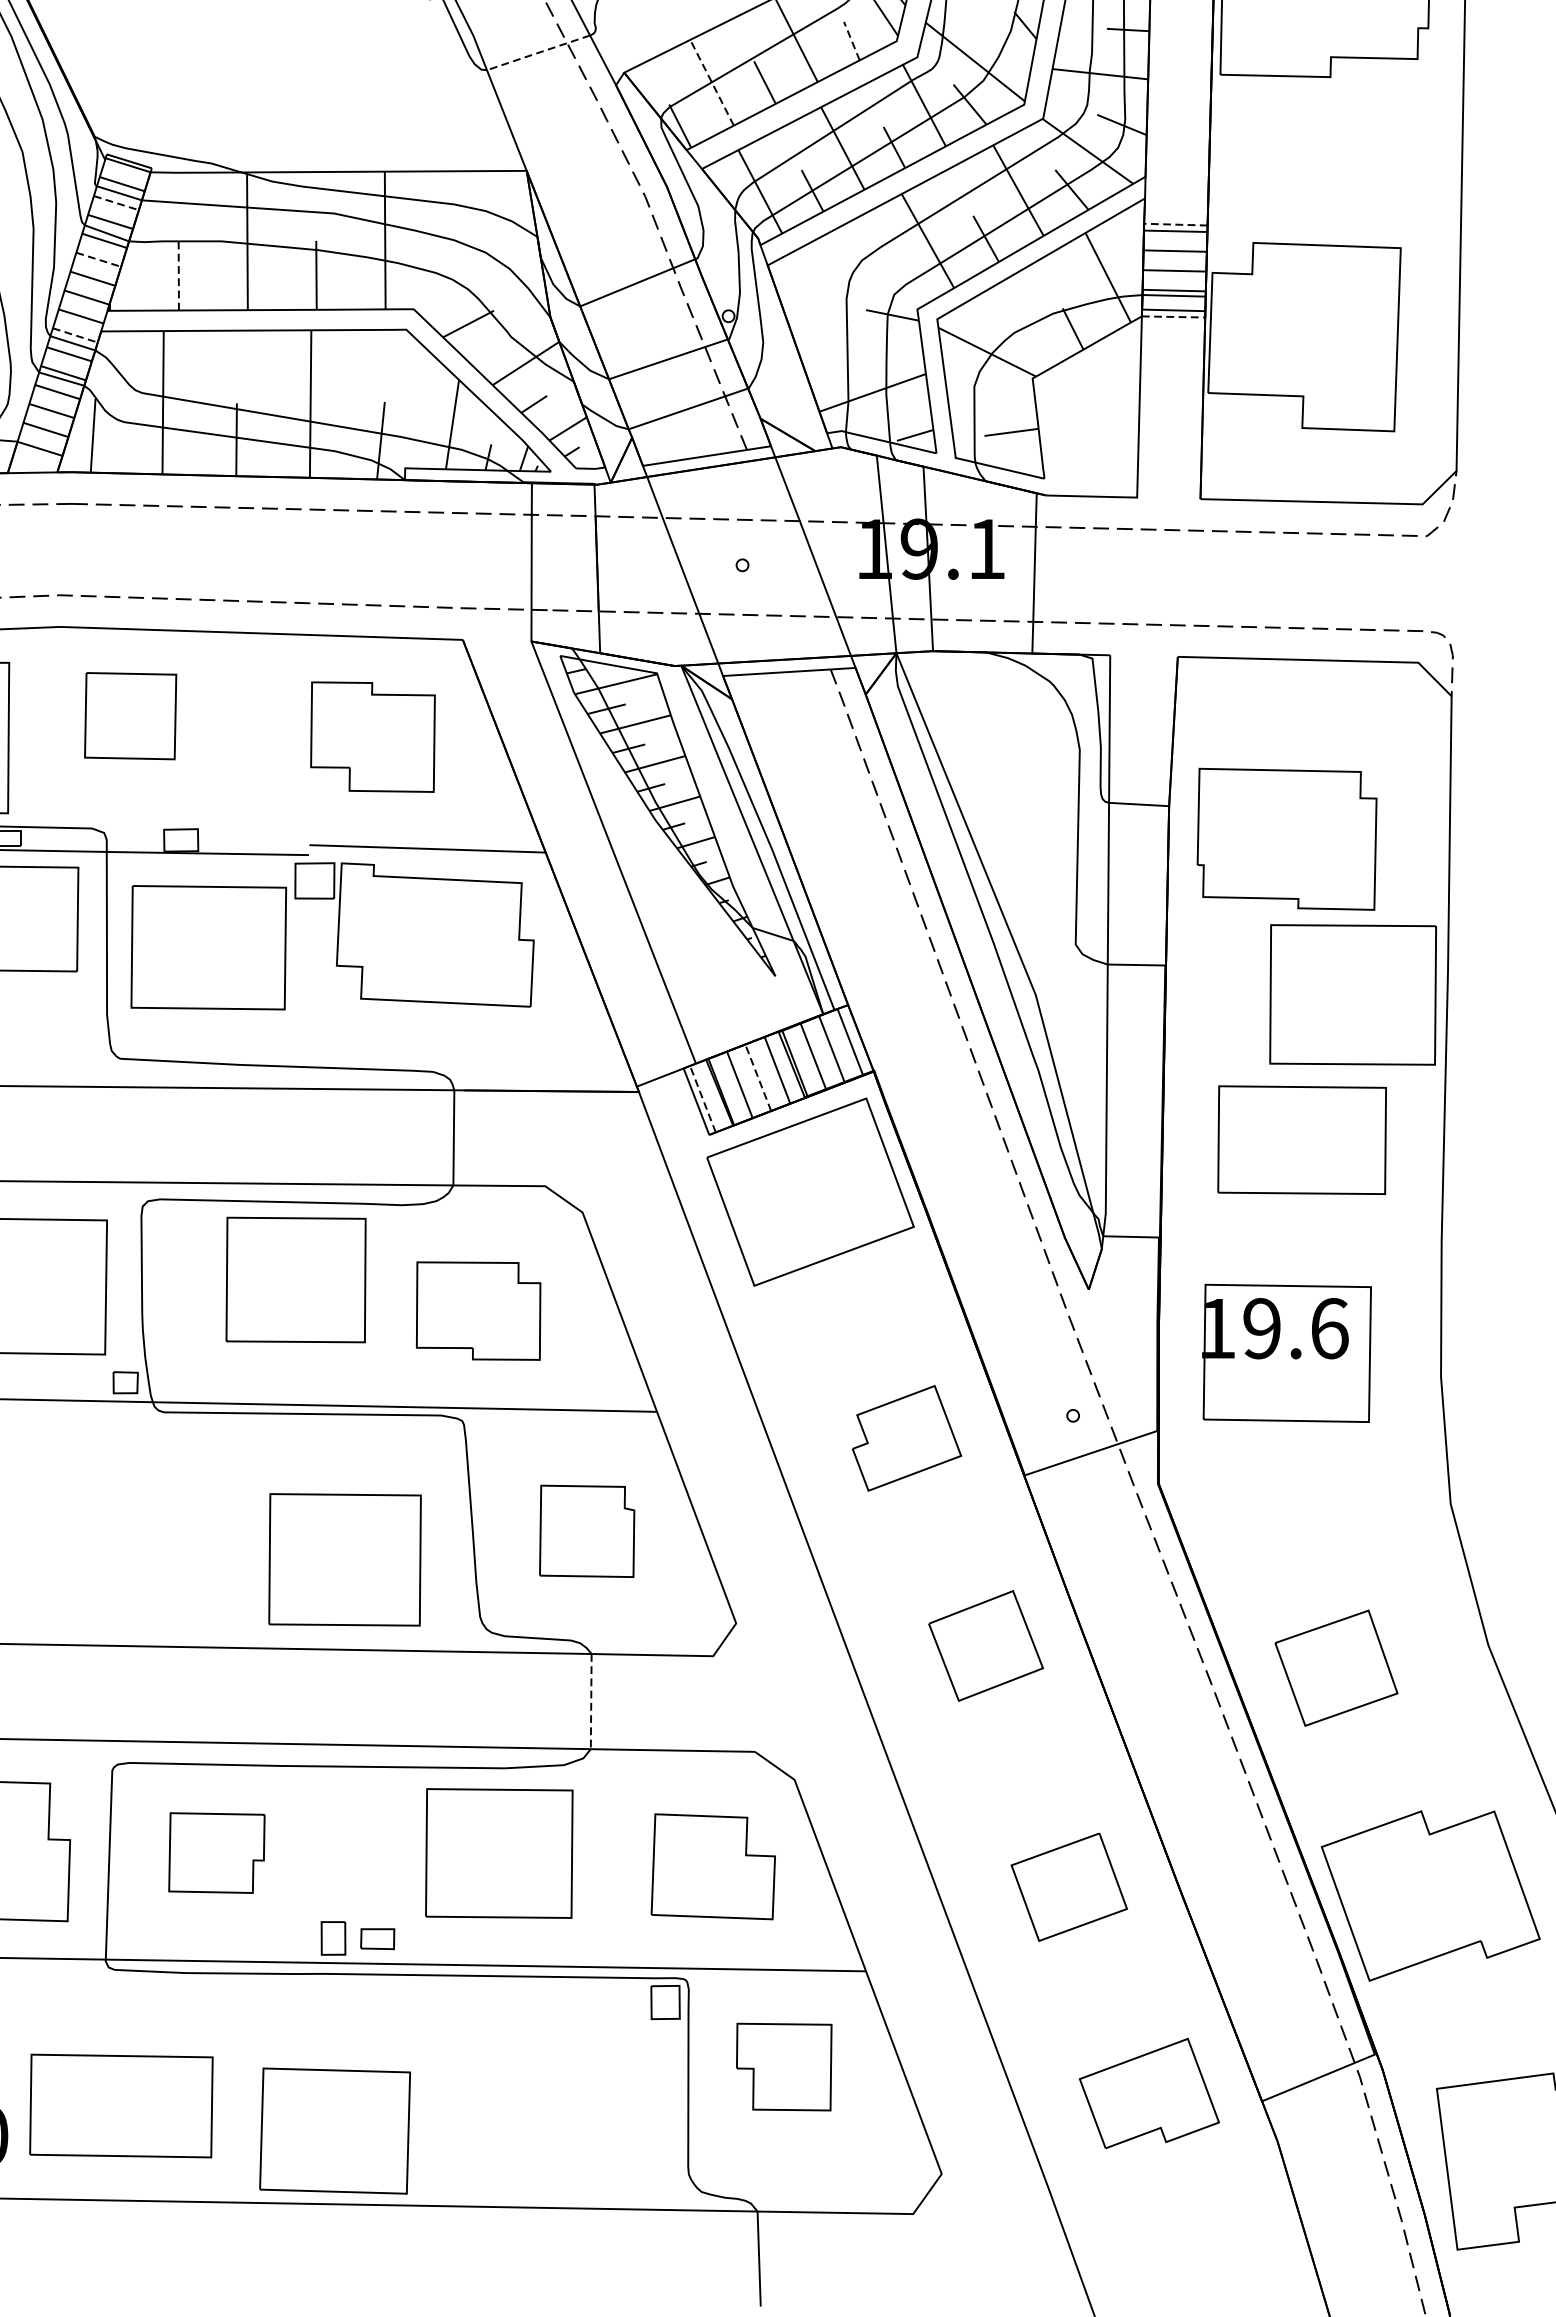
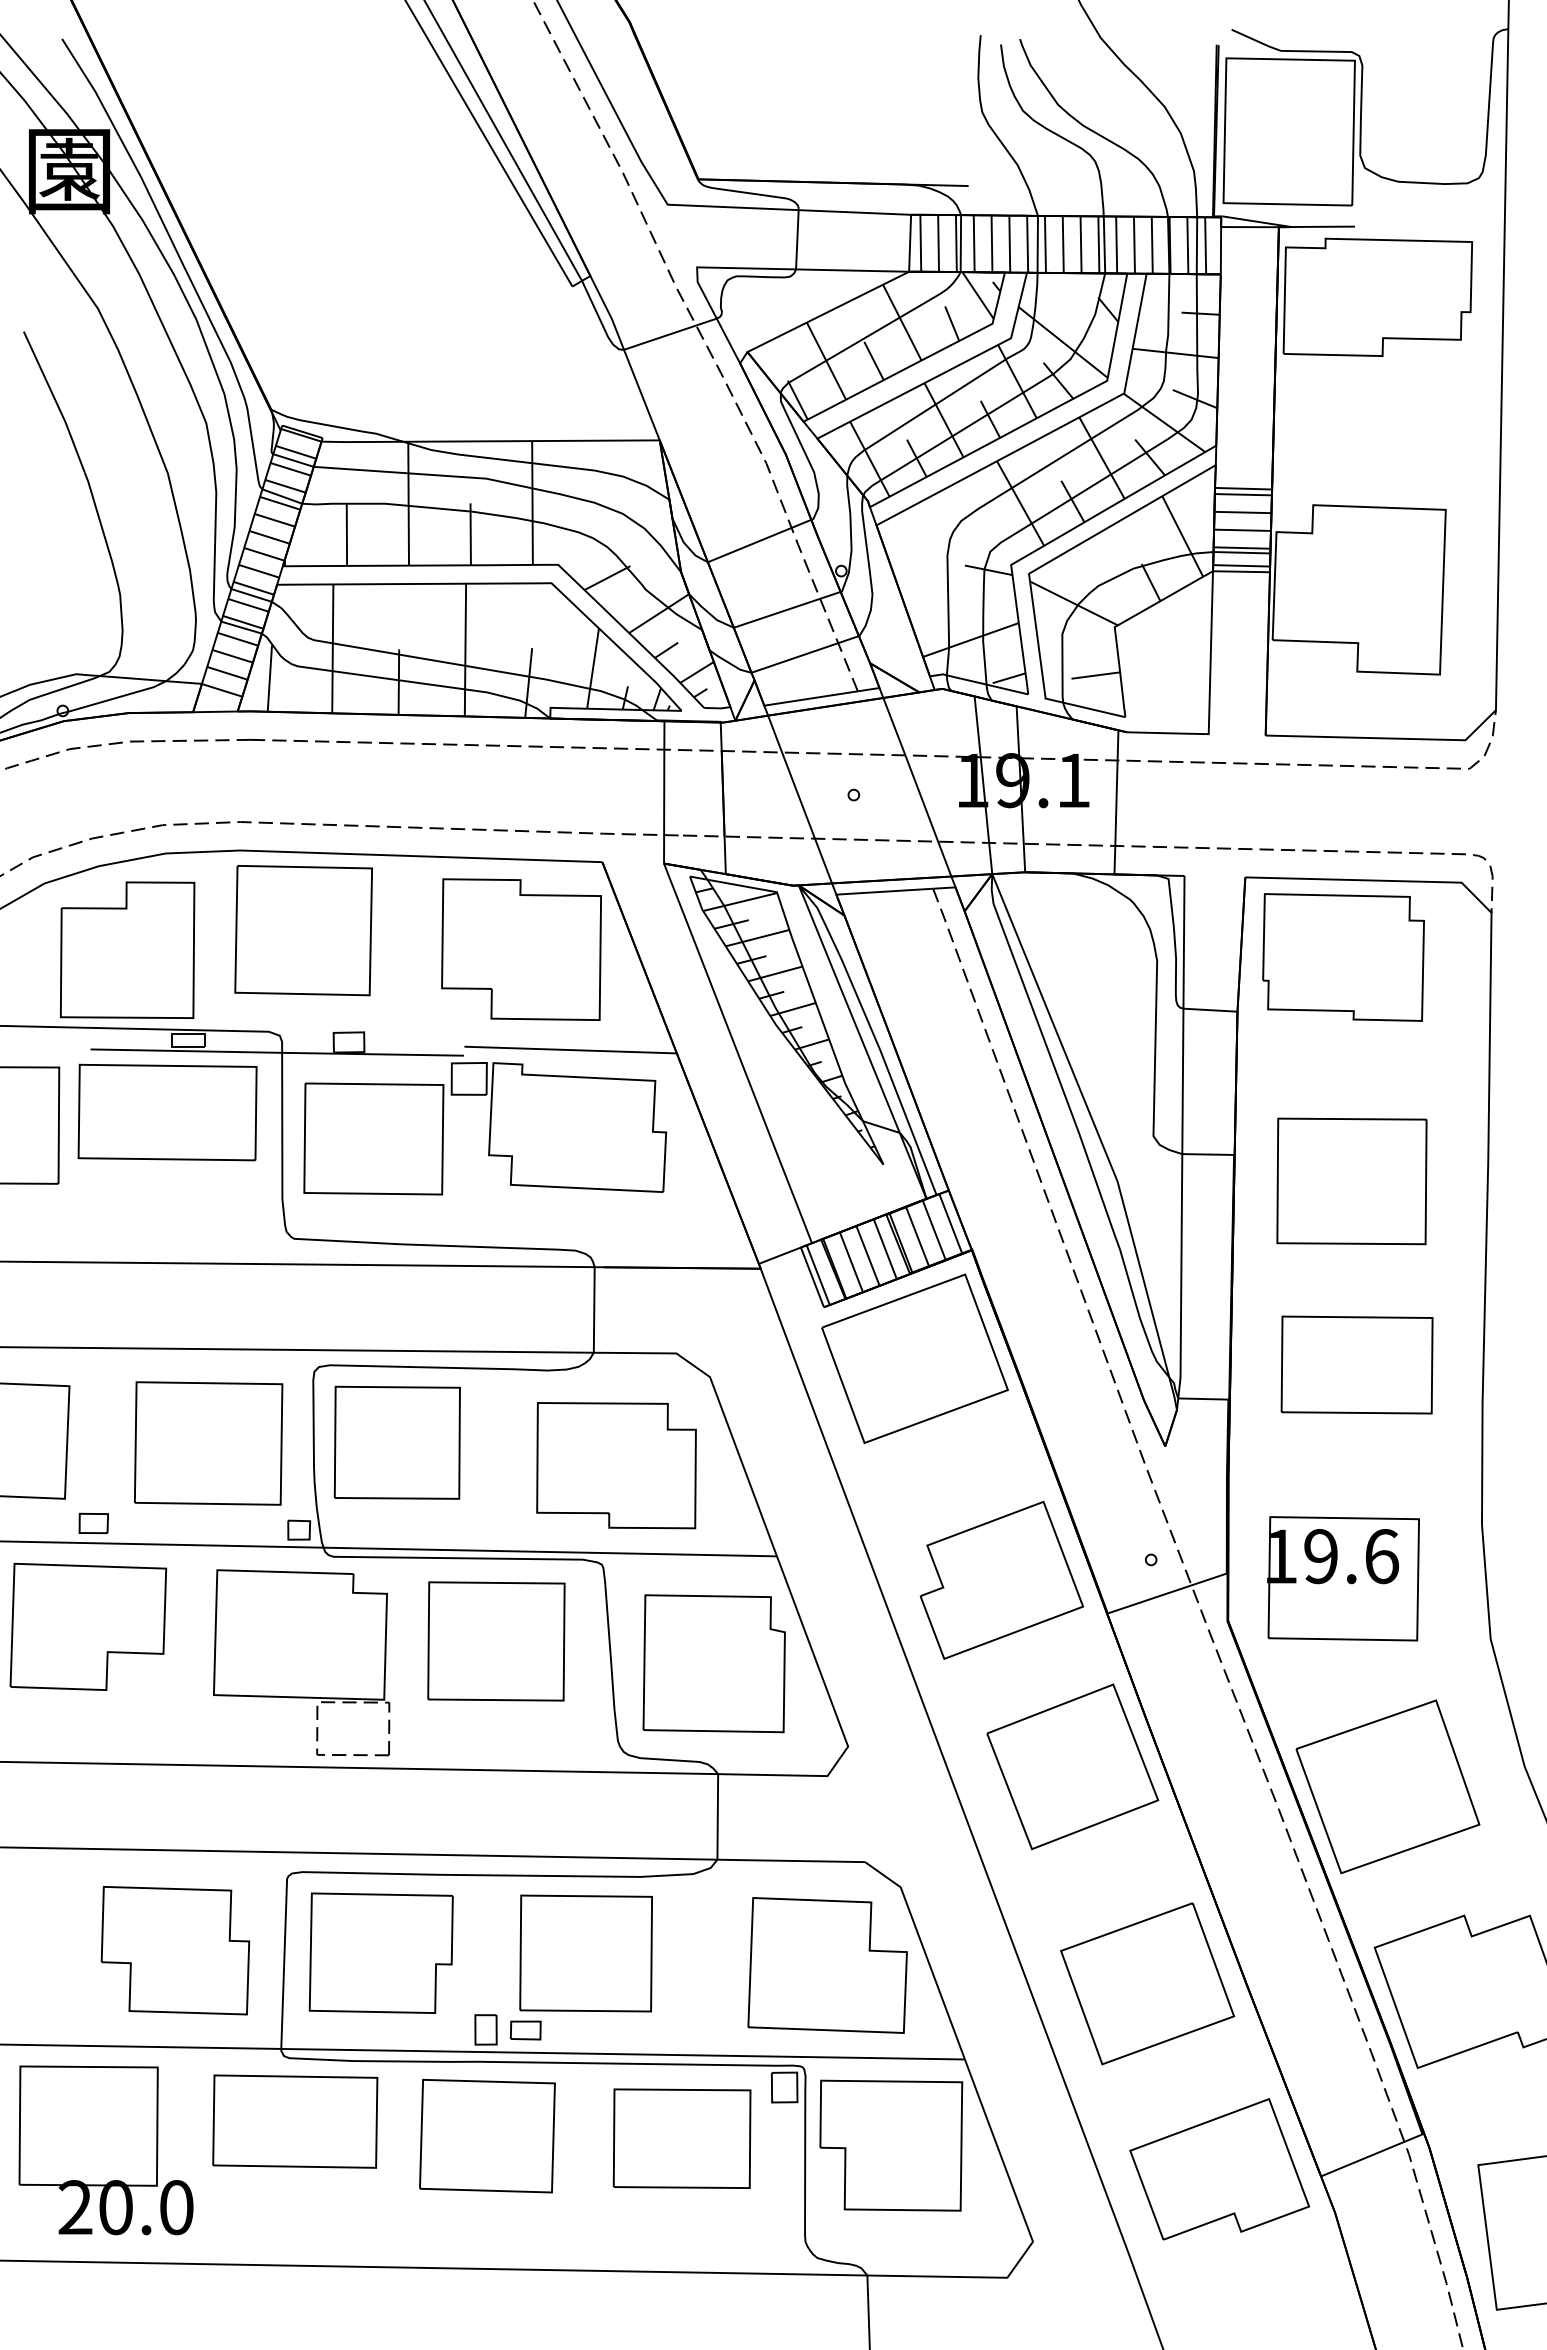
line: (852, 40) -> (952, 323), dashed -> solid
line: (538, 53) -> (670, 334), dashed -> solid
line: (712, 82) -> (826, 360), dashed -> solid
line: (117, 203) -> (291, 469), dashed -> solid
line: (1175, 224) -> (1243, 488), dashed -> solid
line: (99, 259) -> (275, 520), dashed -> solid
line: (178, 276) -> (346, 535), dashed -> solid
line: (1173, 316) -> (1241, 571), dashed -> solid
line: (76, 335) -> (254, 588), dashed -> solid
part: (130, 715) -> (303, 930), size x1.67
part: (372, 737) -> (521, 949), size x1.43
part: (1287, 839) -> (1343, 957), moved
part: (1352, 995) -> (1351, 1181), moved
line: (757, 1077) -> (867, 1255), dashed -> solid
line: (703, 1099) -> (818, 1275), dashed -> solid
part: (1301, 1139) -> (1356, 1364), moved
part: (295, 1279) -> (396, 1442), moved
part: (478, 1310) -> (616, 1465), size x1.43
part: (1287, 1353) -> (1343, 1578), moved
part: (906, 1437) -> (1001, 1579), size x1.67
part: (128, 1529) -> (301, 1662), added
part: (586, 1530) -> (713, 1663), size x1.67
part: (345, 1559) -> (496, 1641), moved
part: (985, 1645) -> (1072, 1766), size x1.67
part: (1335, 1667) -> (1387, 1786), size x1.67
line: (590, 1701) -> (717, 1816), dashed -> solid
part: (216, 1852) -> (380, 1952), size x1.67
part: (498, 1853) -> (585, 1953), moved
part: (713, 1866) -> (827, 1965), size x1.43
part: (1069, 1886) -> (1147, 1983), size x1.67
part: (550, 2059) -> (681, 2138), added
part: (784, 2066) -> (891, 2145), size x1.67
part: (1149, 2093) -> (1219, 2169), size x1.43
part: (121, 2105) -> (295, 2121), moved
part: (335, 2131) -> (487, 2136), moved

